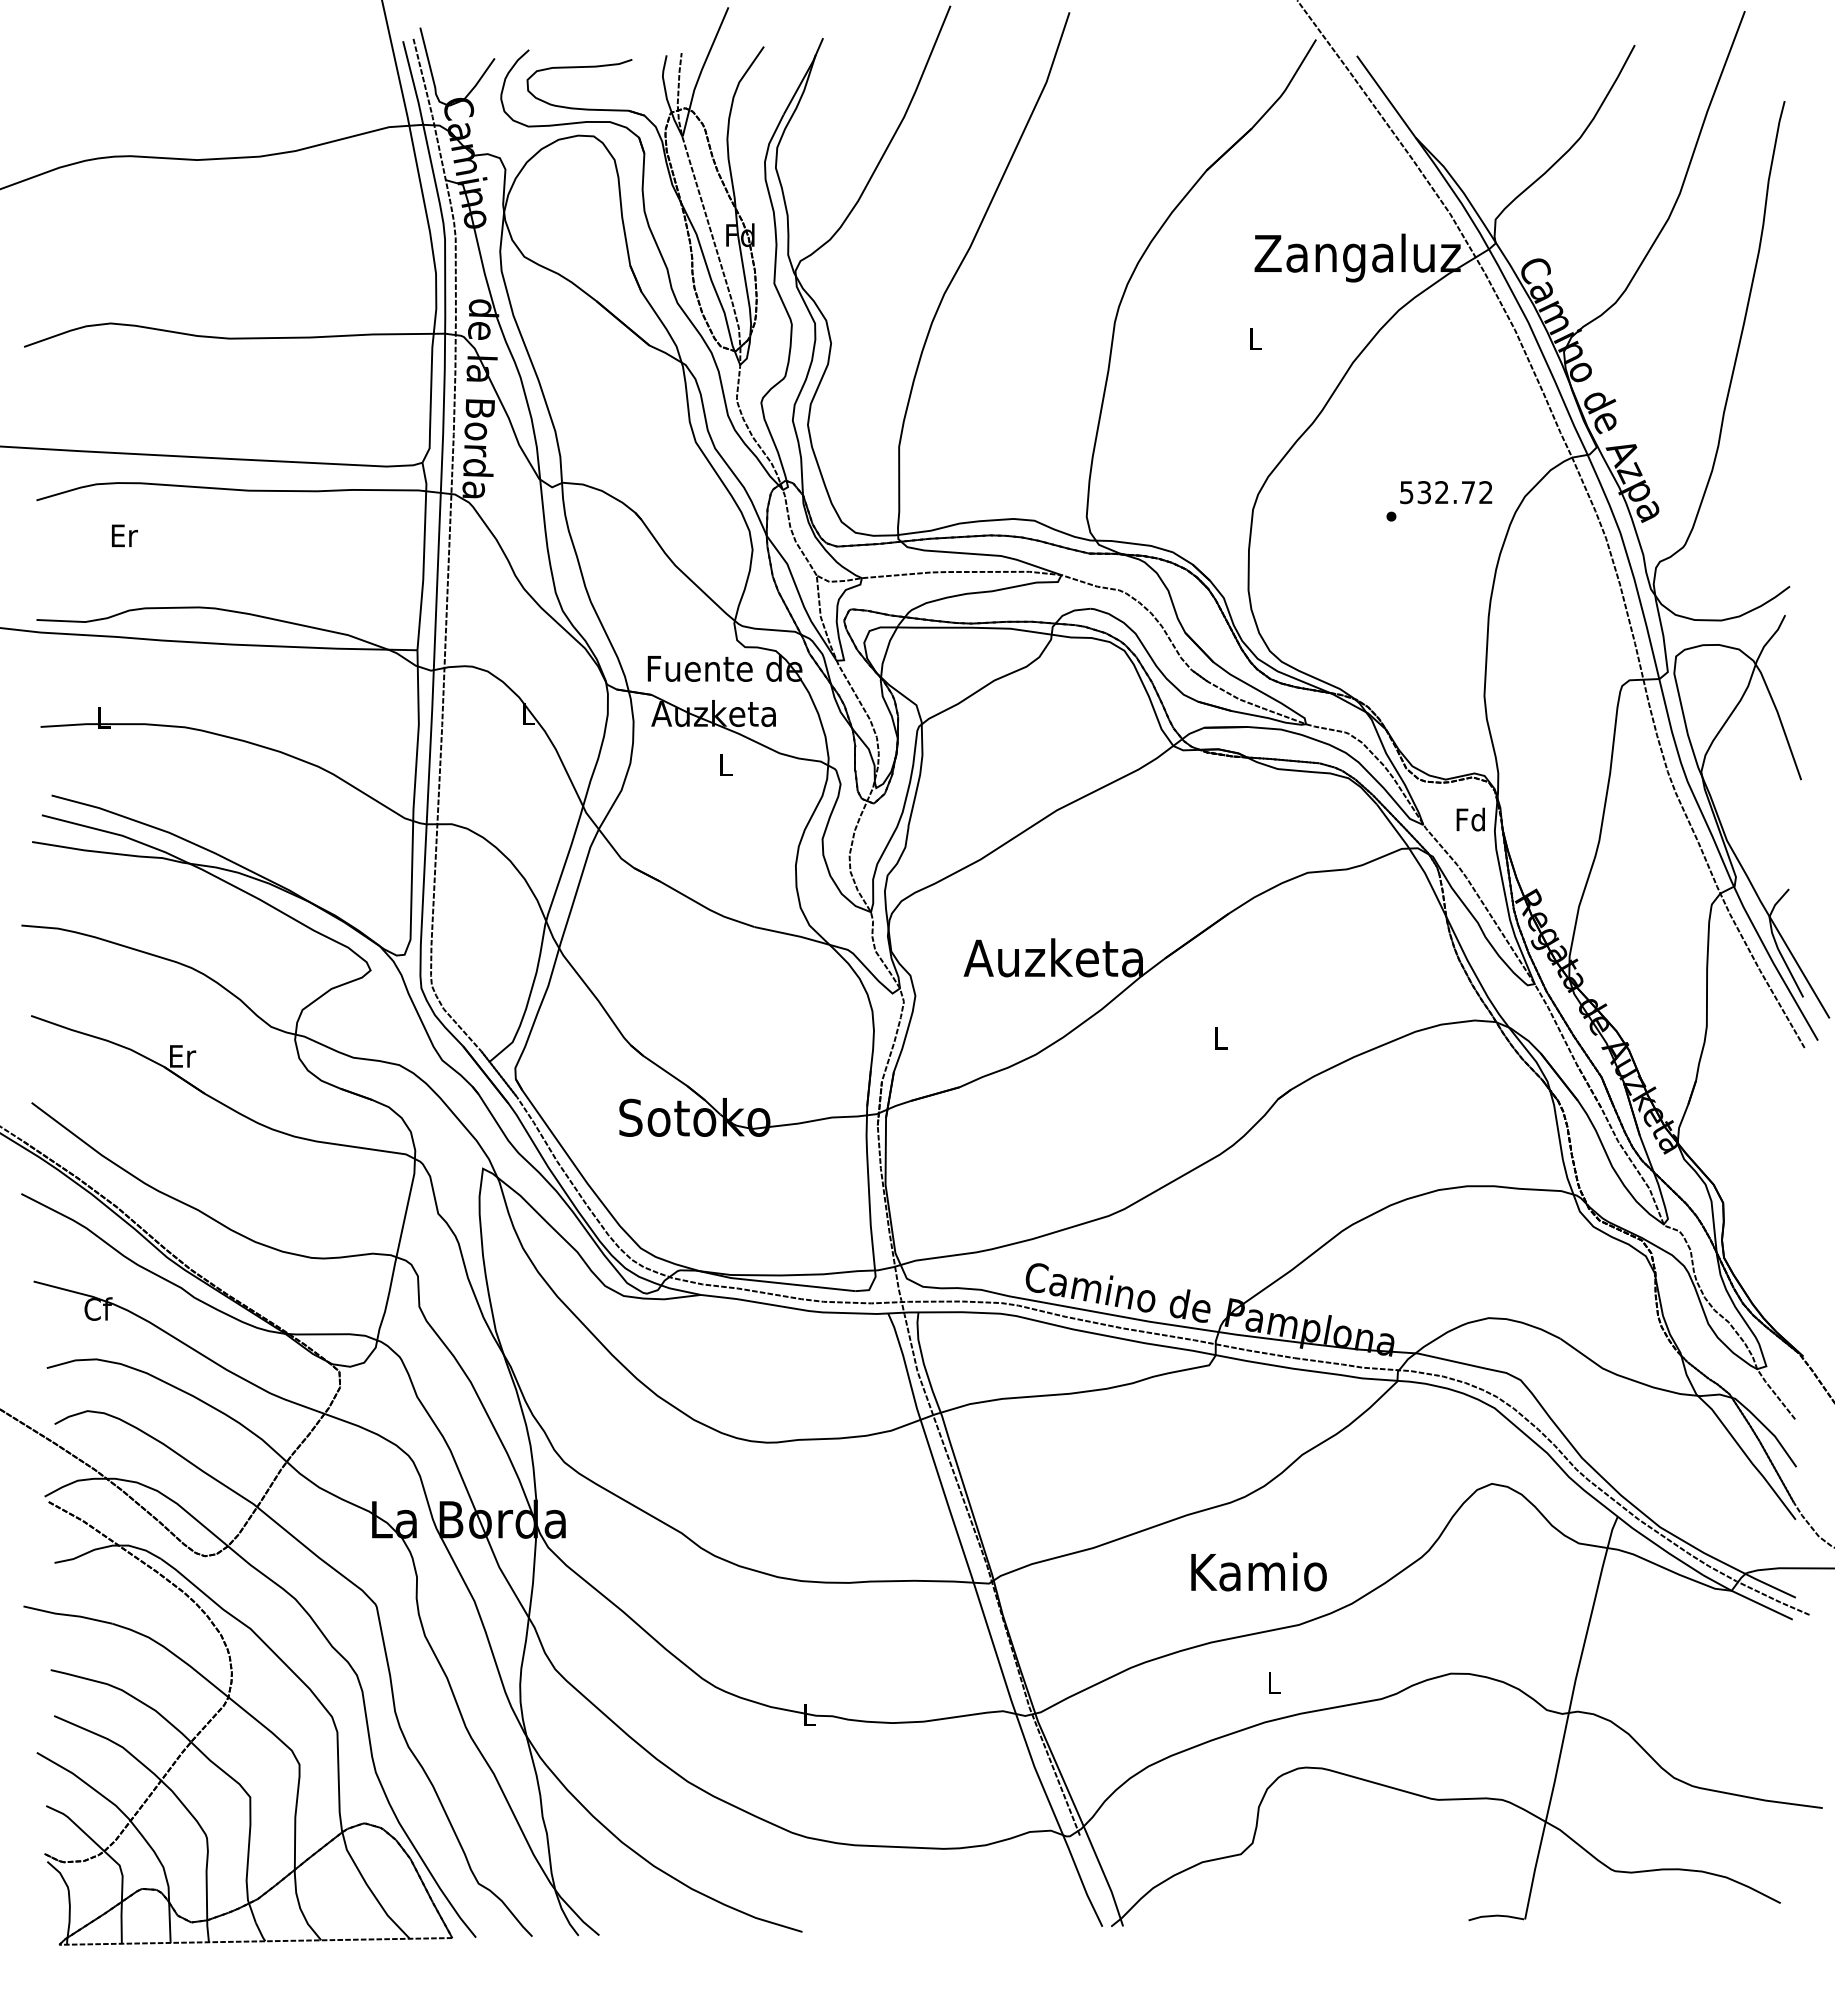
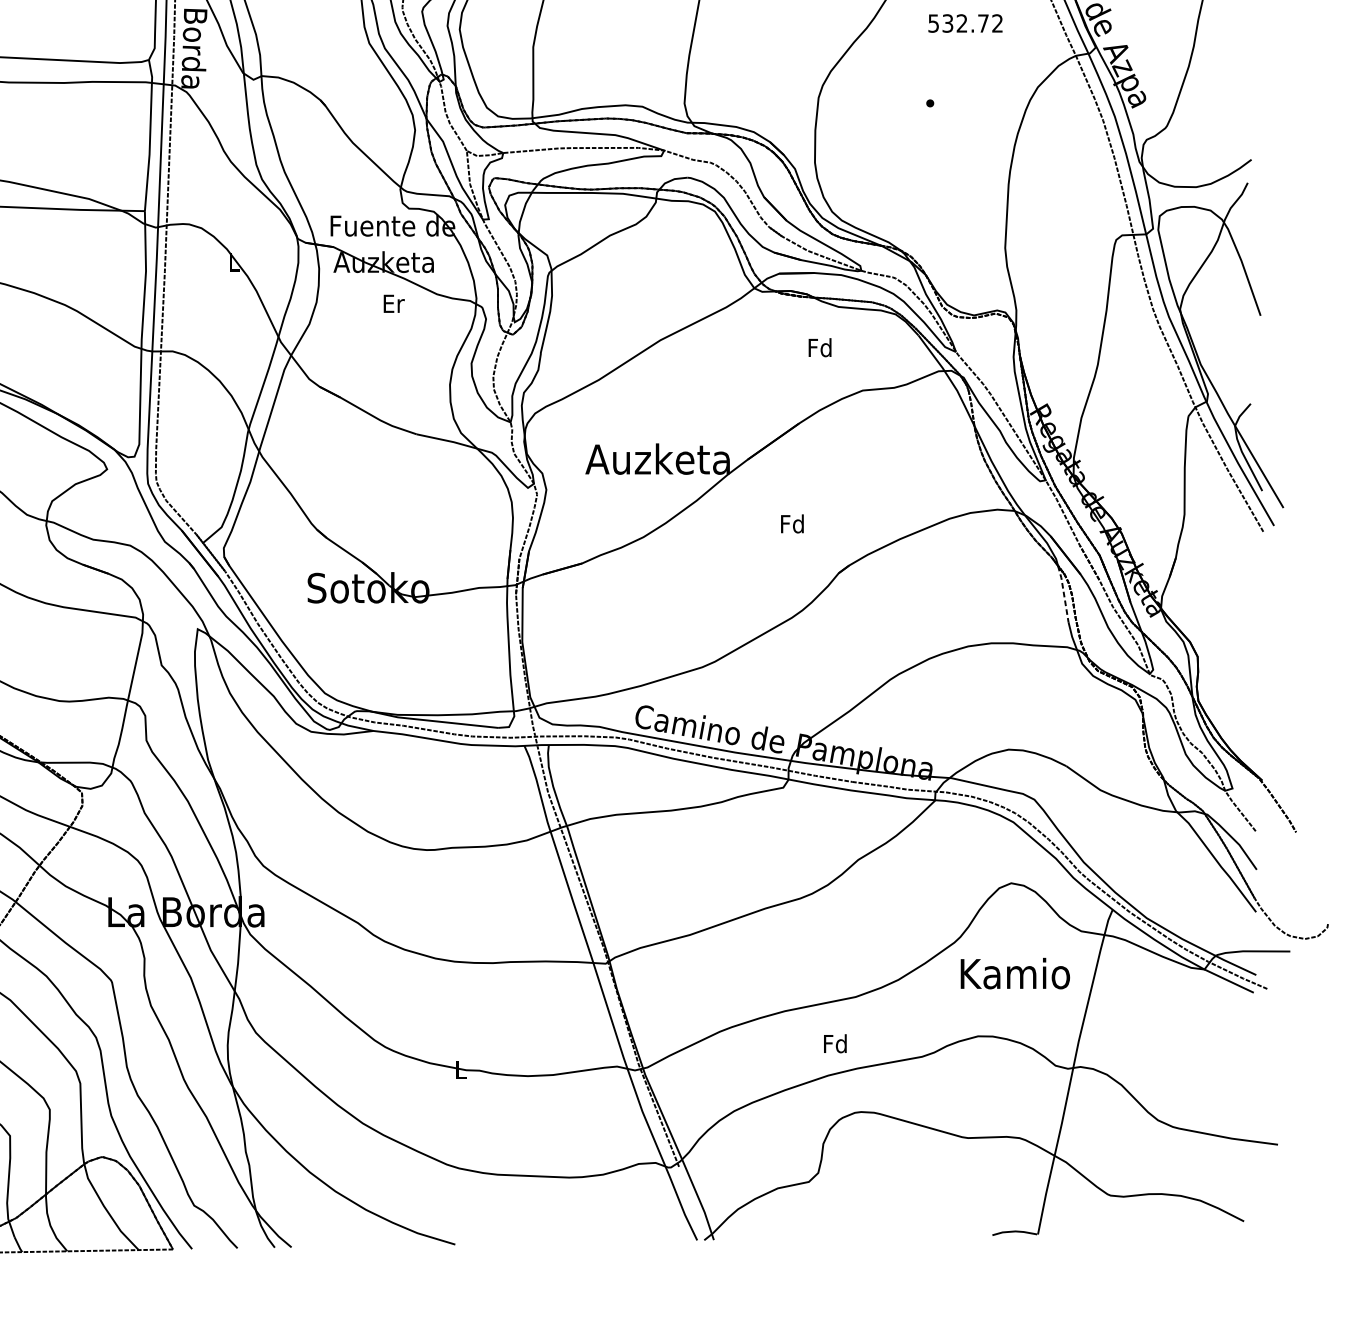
text: (1446, 492) -> (965, 23), moved
text: (726, 765) -> (394, 304), L -> Er
text: (1470, 819) -> (819, 347), moved
text: (1220, 1038) -> (792, 524), L -> Fd
line: (1557, 1124) -> (1064, 593), solid -> dashed
text: (1258, 1571) -> (1014, 973), moved
text: (1273, 1682) -> (835, 1043), L -> Fd

